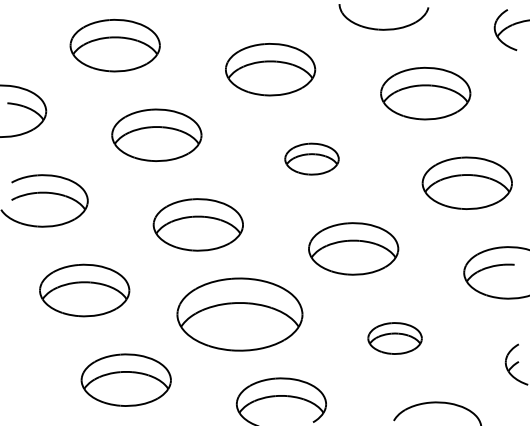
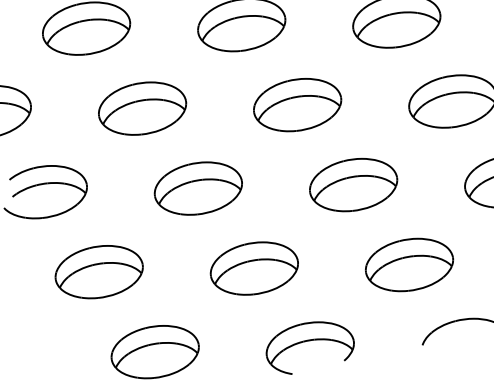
part: (311, 158) -> (296, 104), size x1.67
part: (239, 314) -> (253, 268), size x0.71
part: (394, 338) -> (408, 265), size x1.67

